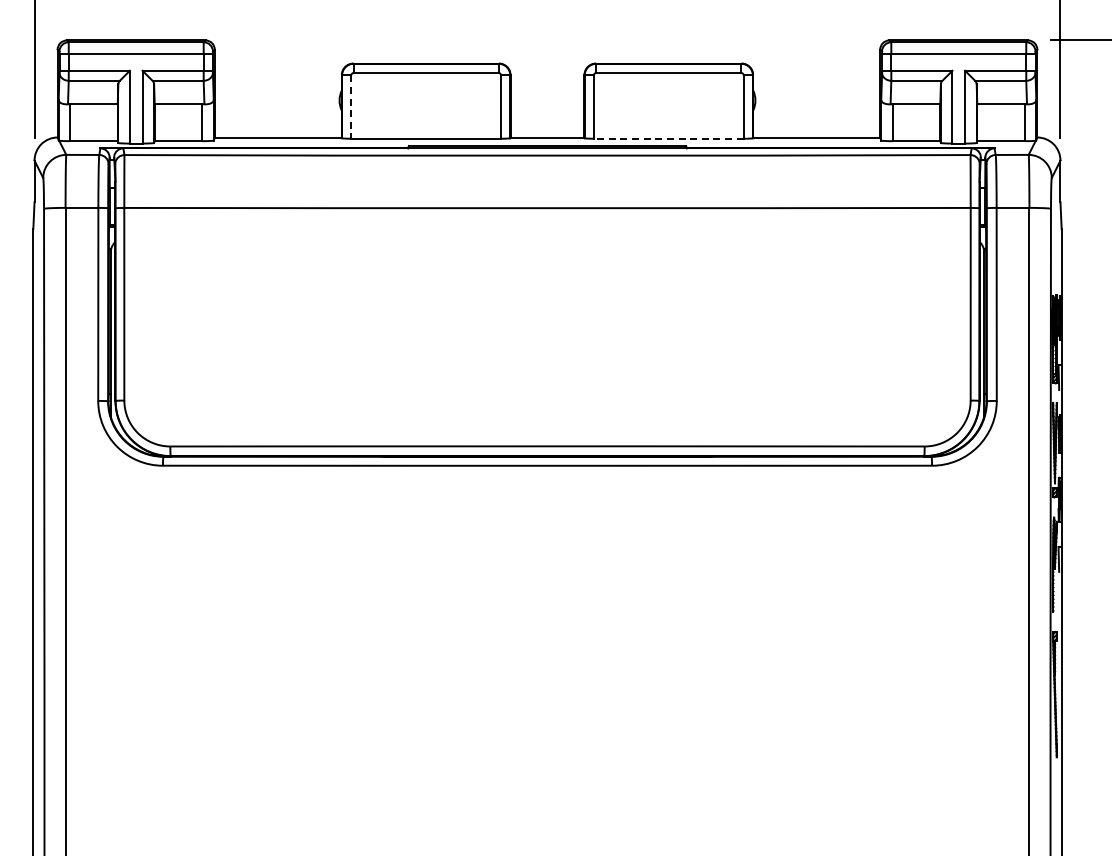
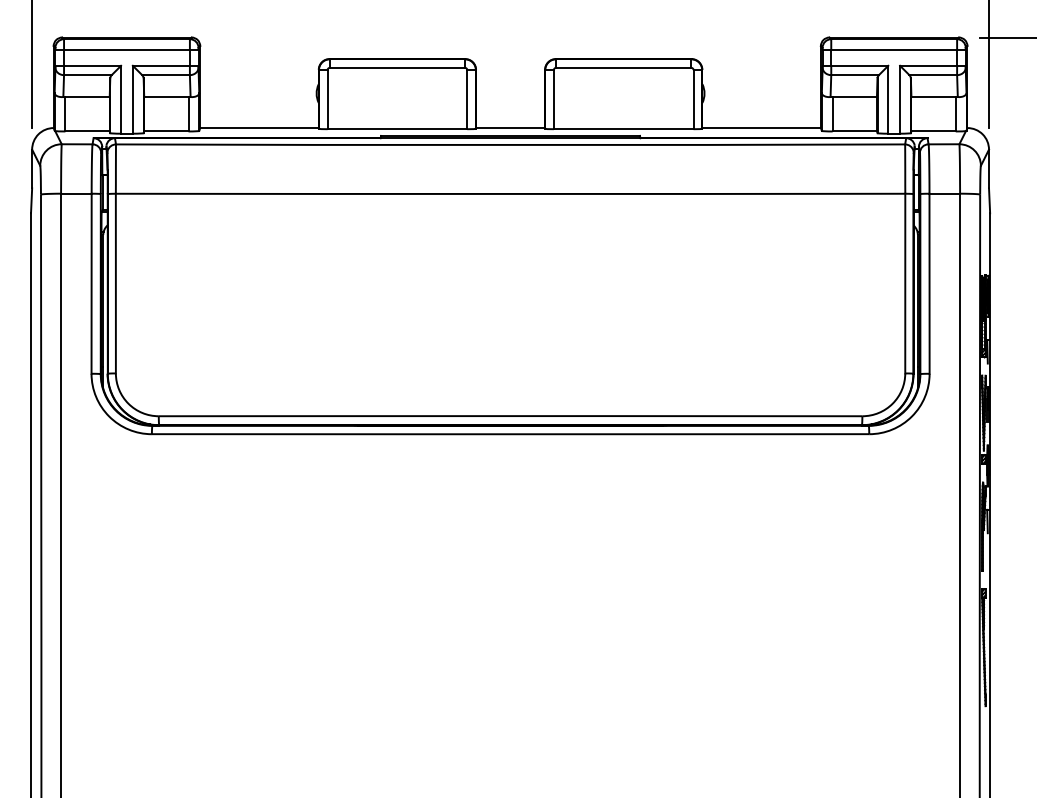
line: (351, 107) -> (327, 100), dashed -> solid
line: (668, 138) -> (623, 128), dashed -> solid

